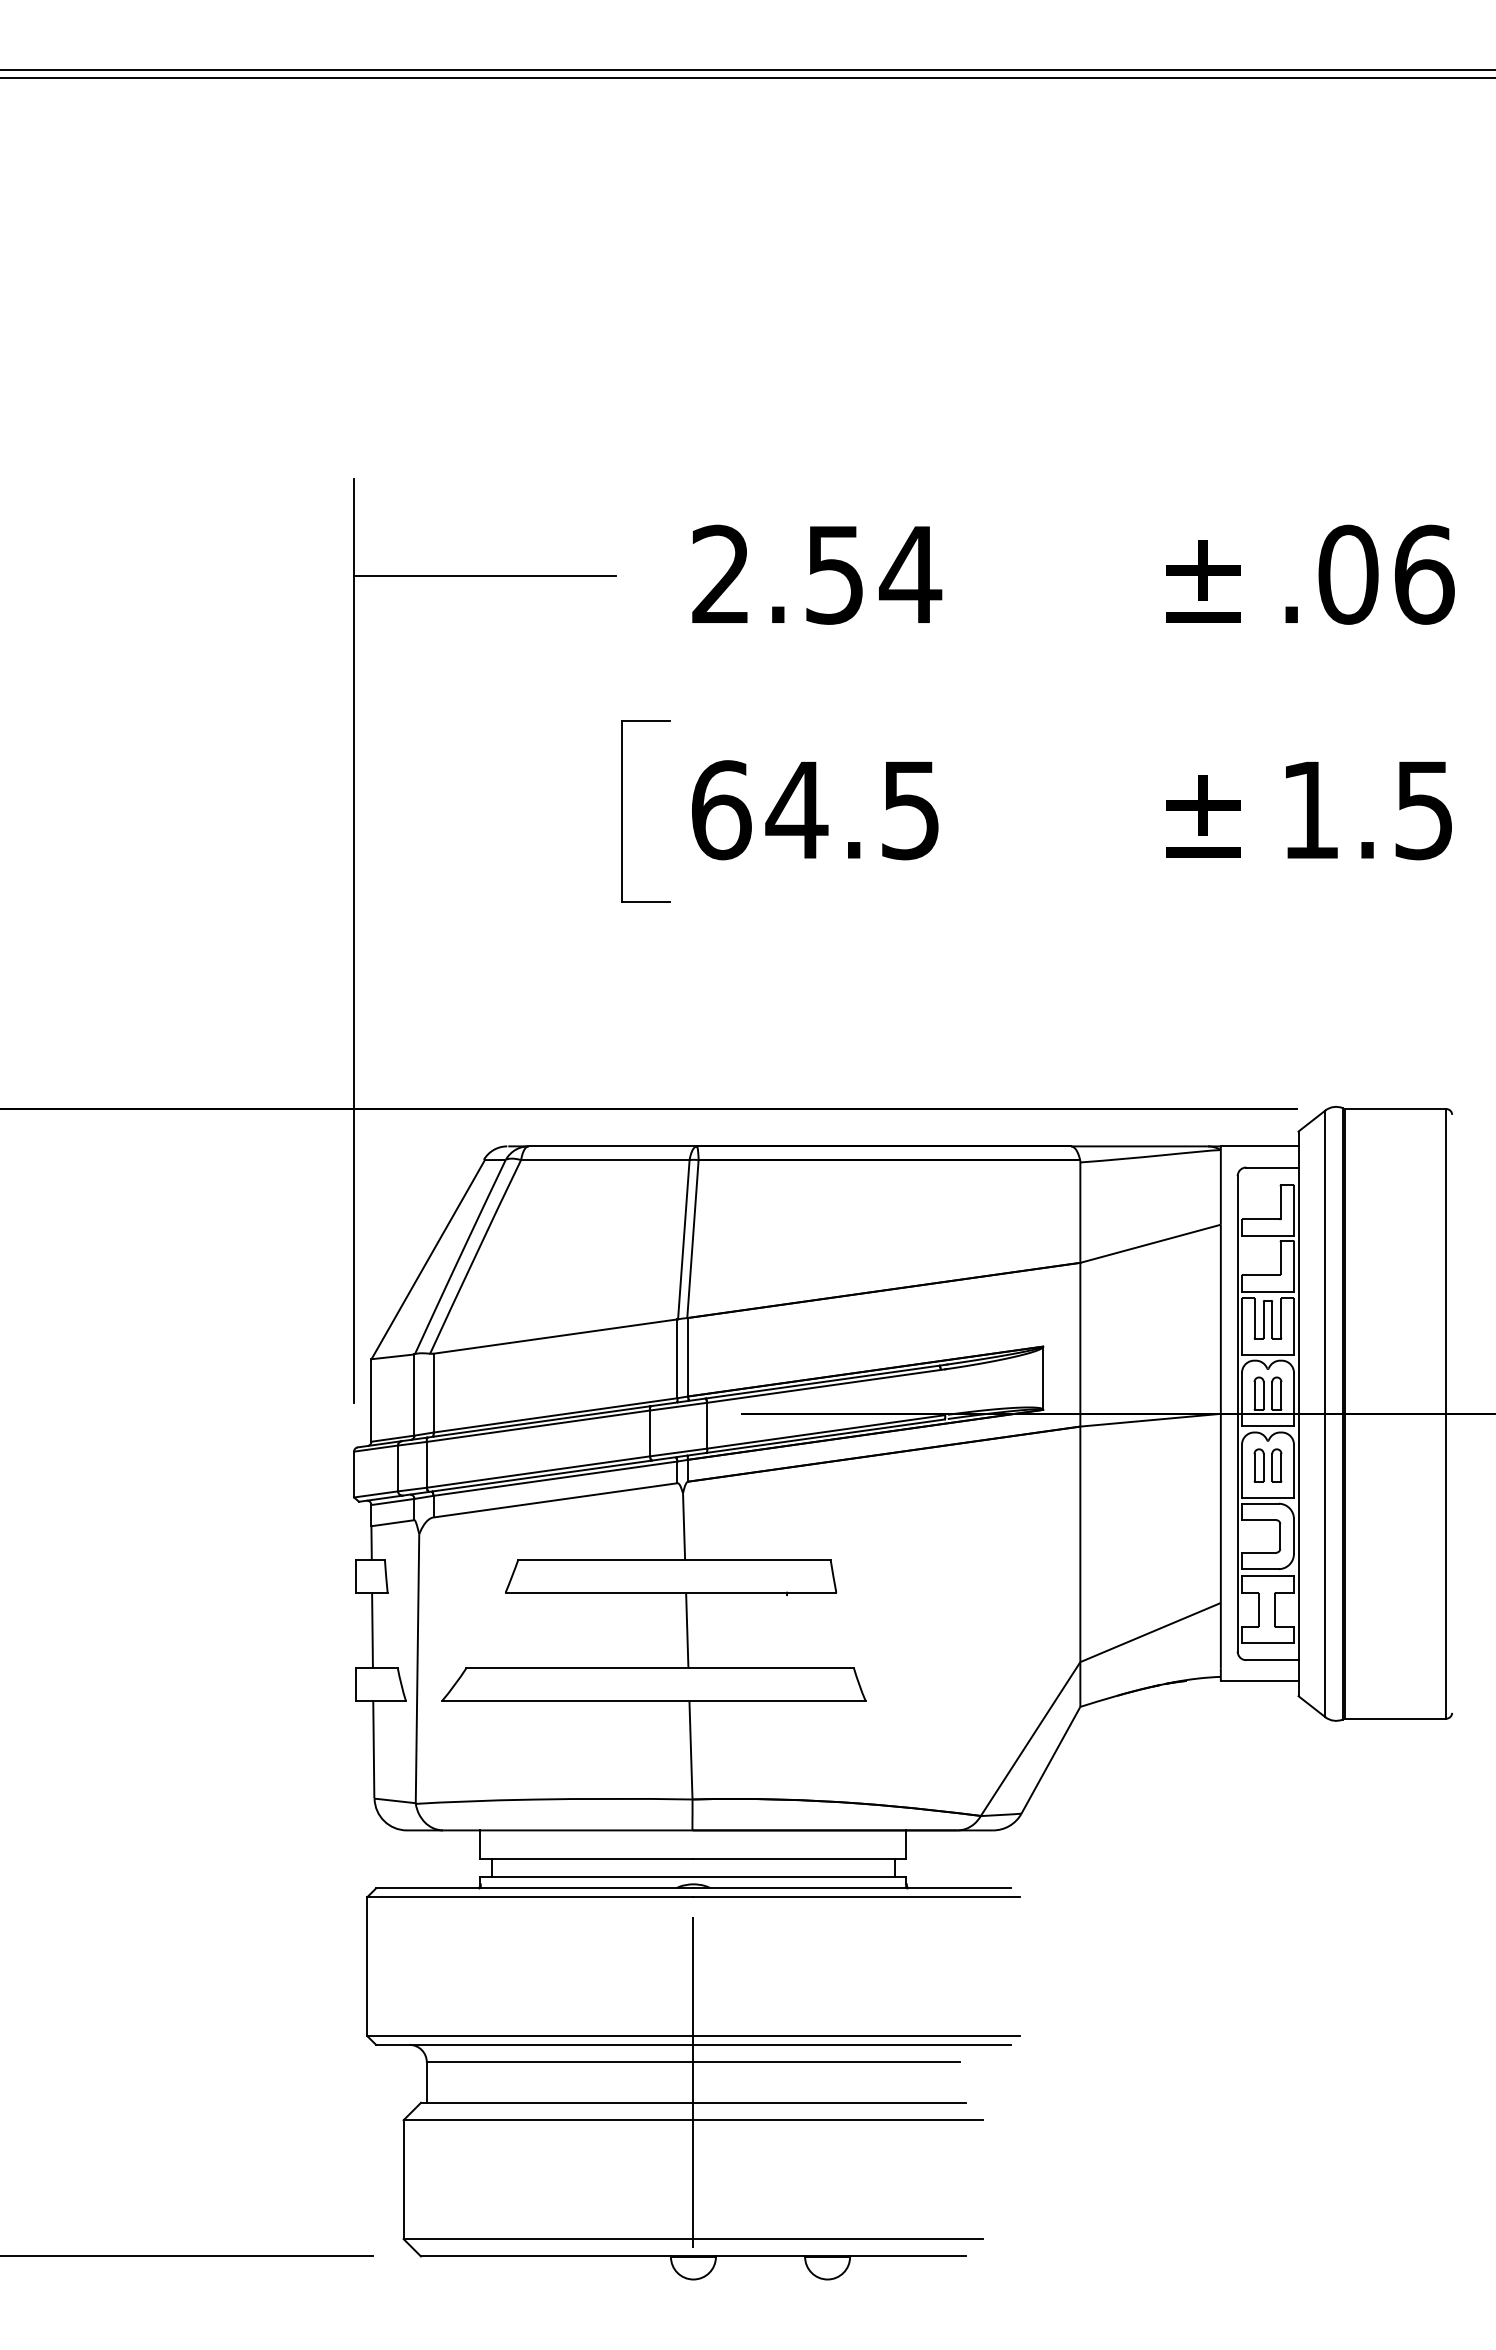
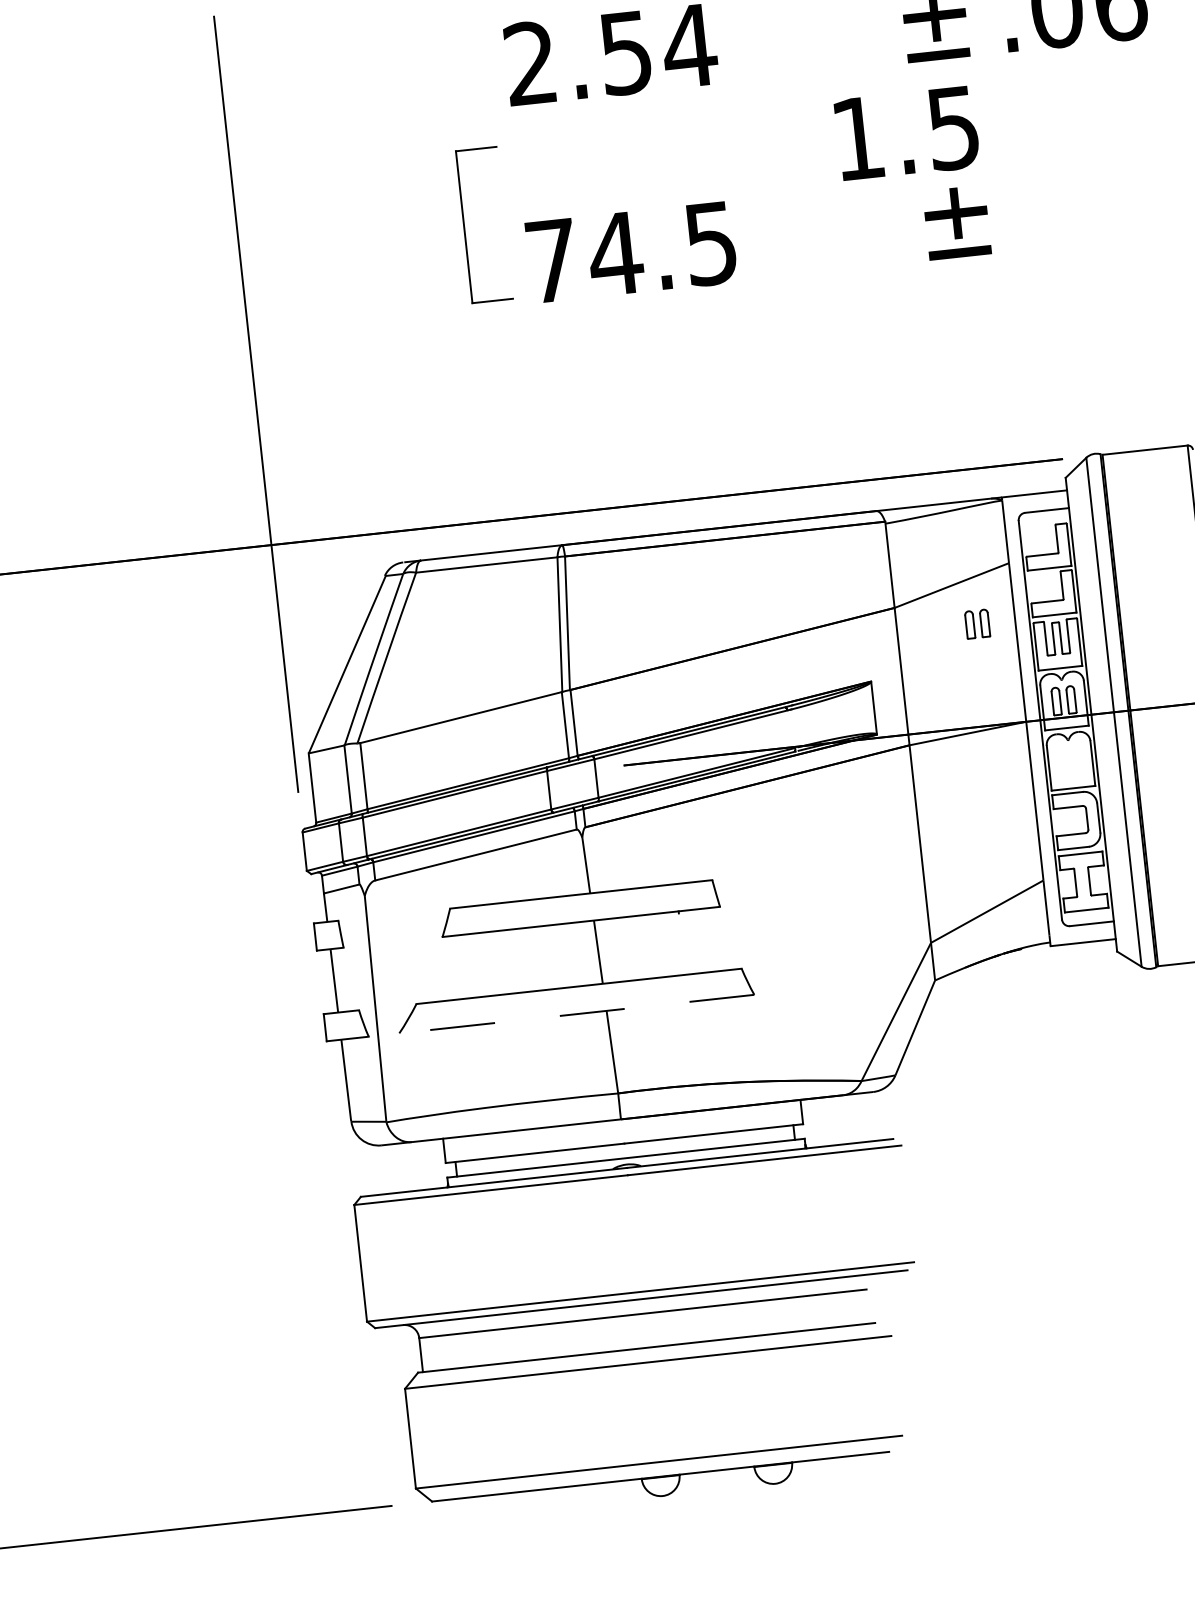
line: (484, 575) -> (332, 85), removed
text: (721, 810) -> (552, 261), 64.5 -> 74.5
text: (1368, 810) -> (906, 133), moved
part: (622, 811) -> (464, 227), moved
part: (1267, 1465) -> (977, 624), moved
line: (653, 1700) -> (576, 1013), solid -> dashed
line: (693, 2082) -> (644, 1330), removed

